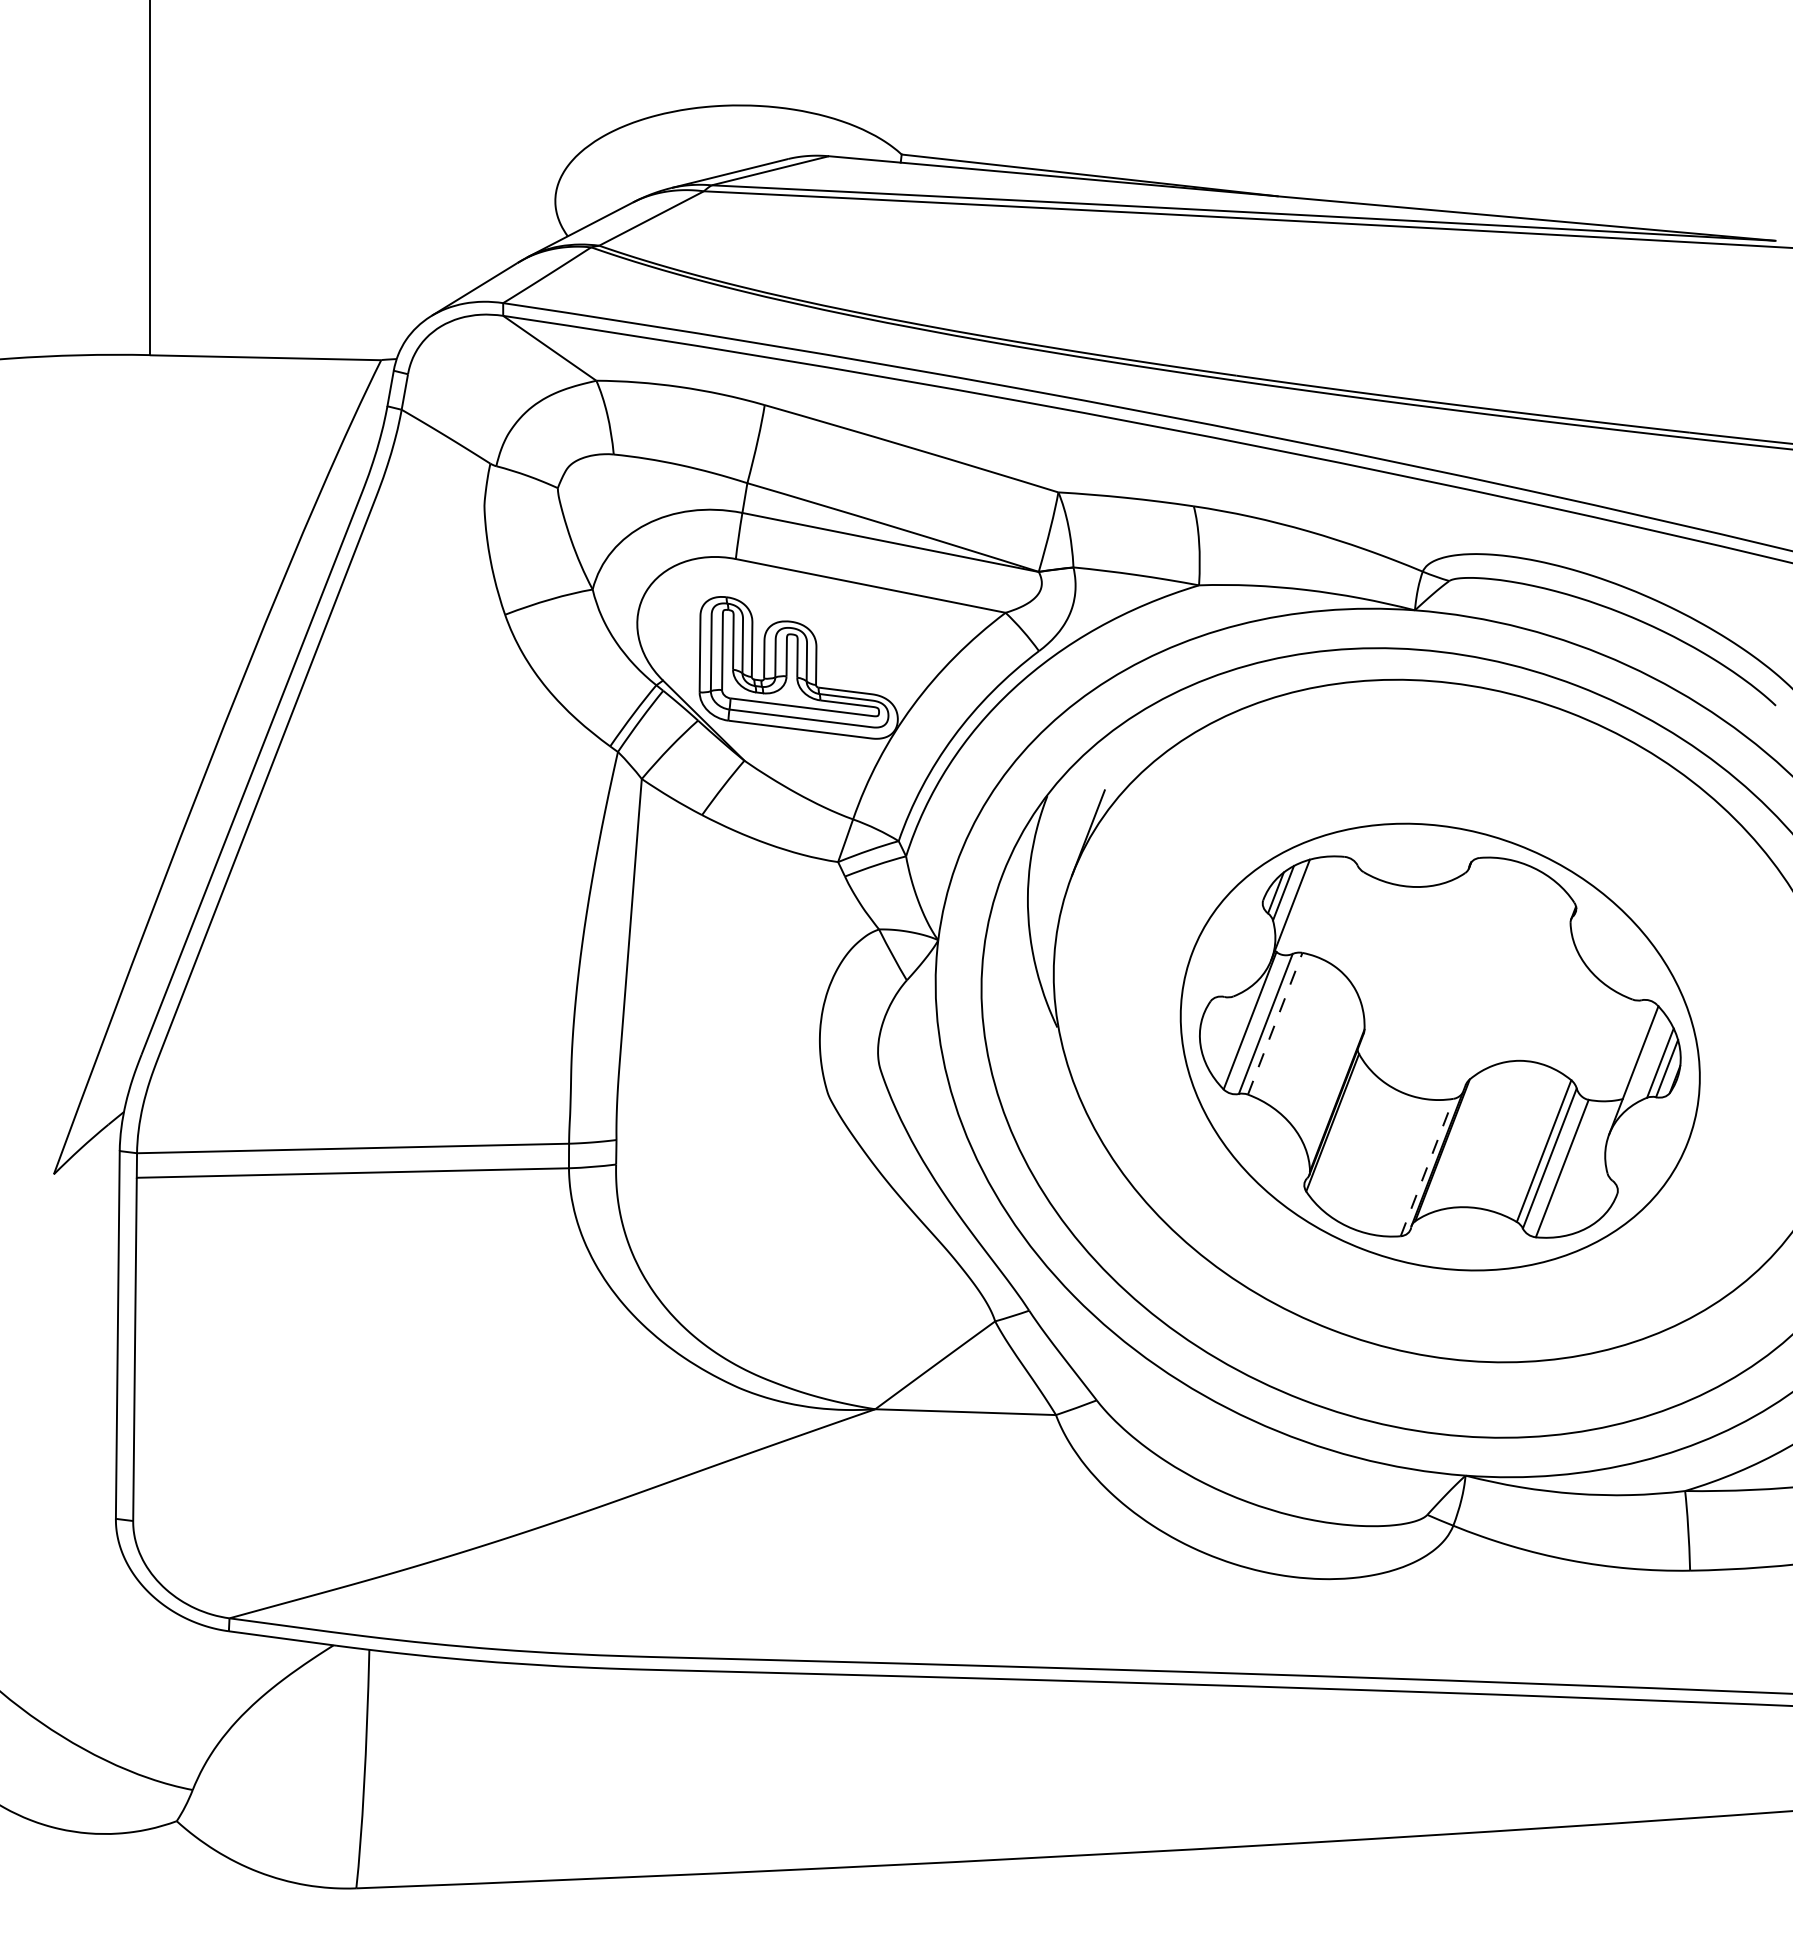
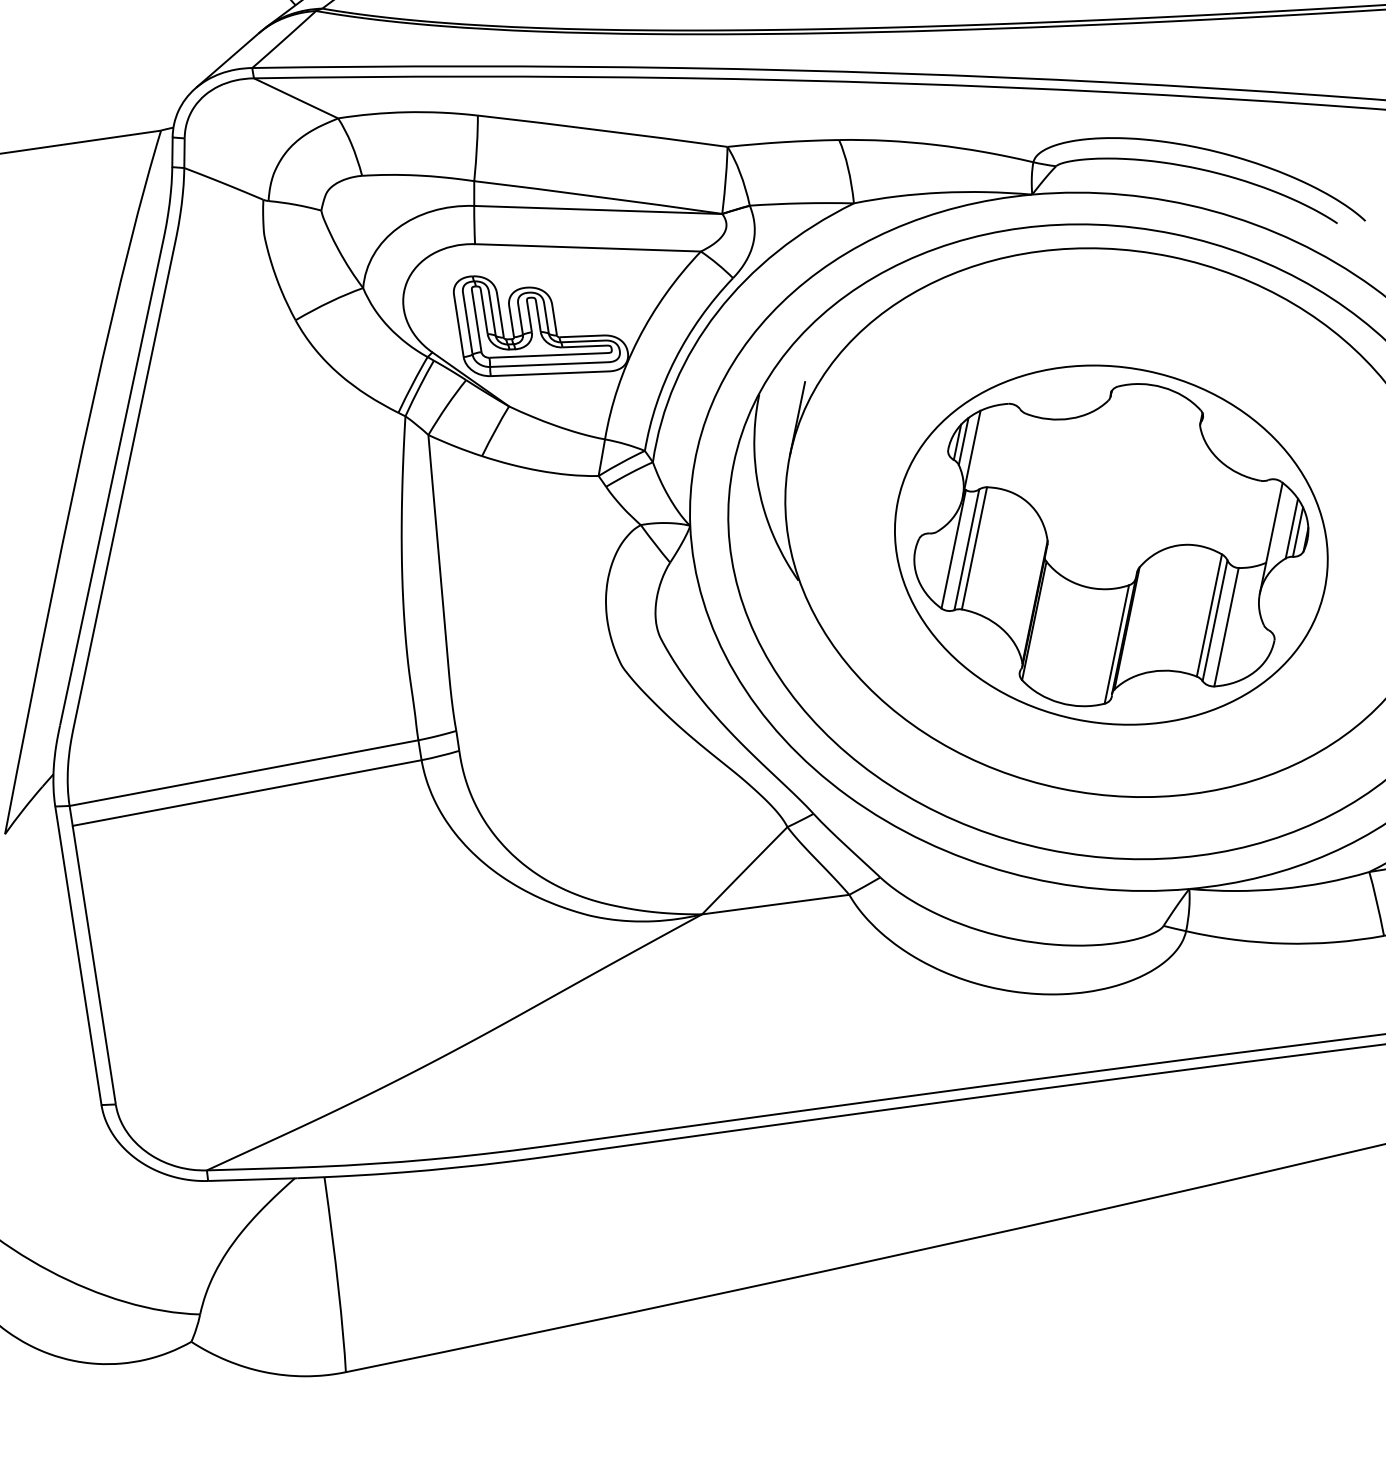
line: (1275, 1023) -> (974, 548), dashed -> solid
line: (1427, 1167) -> (1117, 644), dashed -> solid

